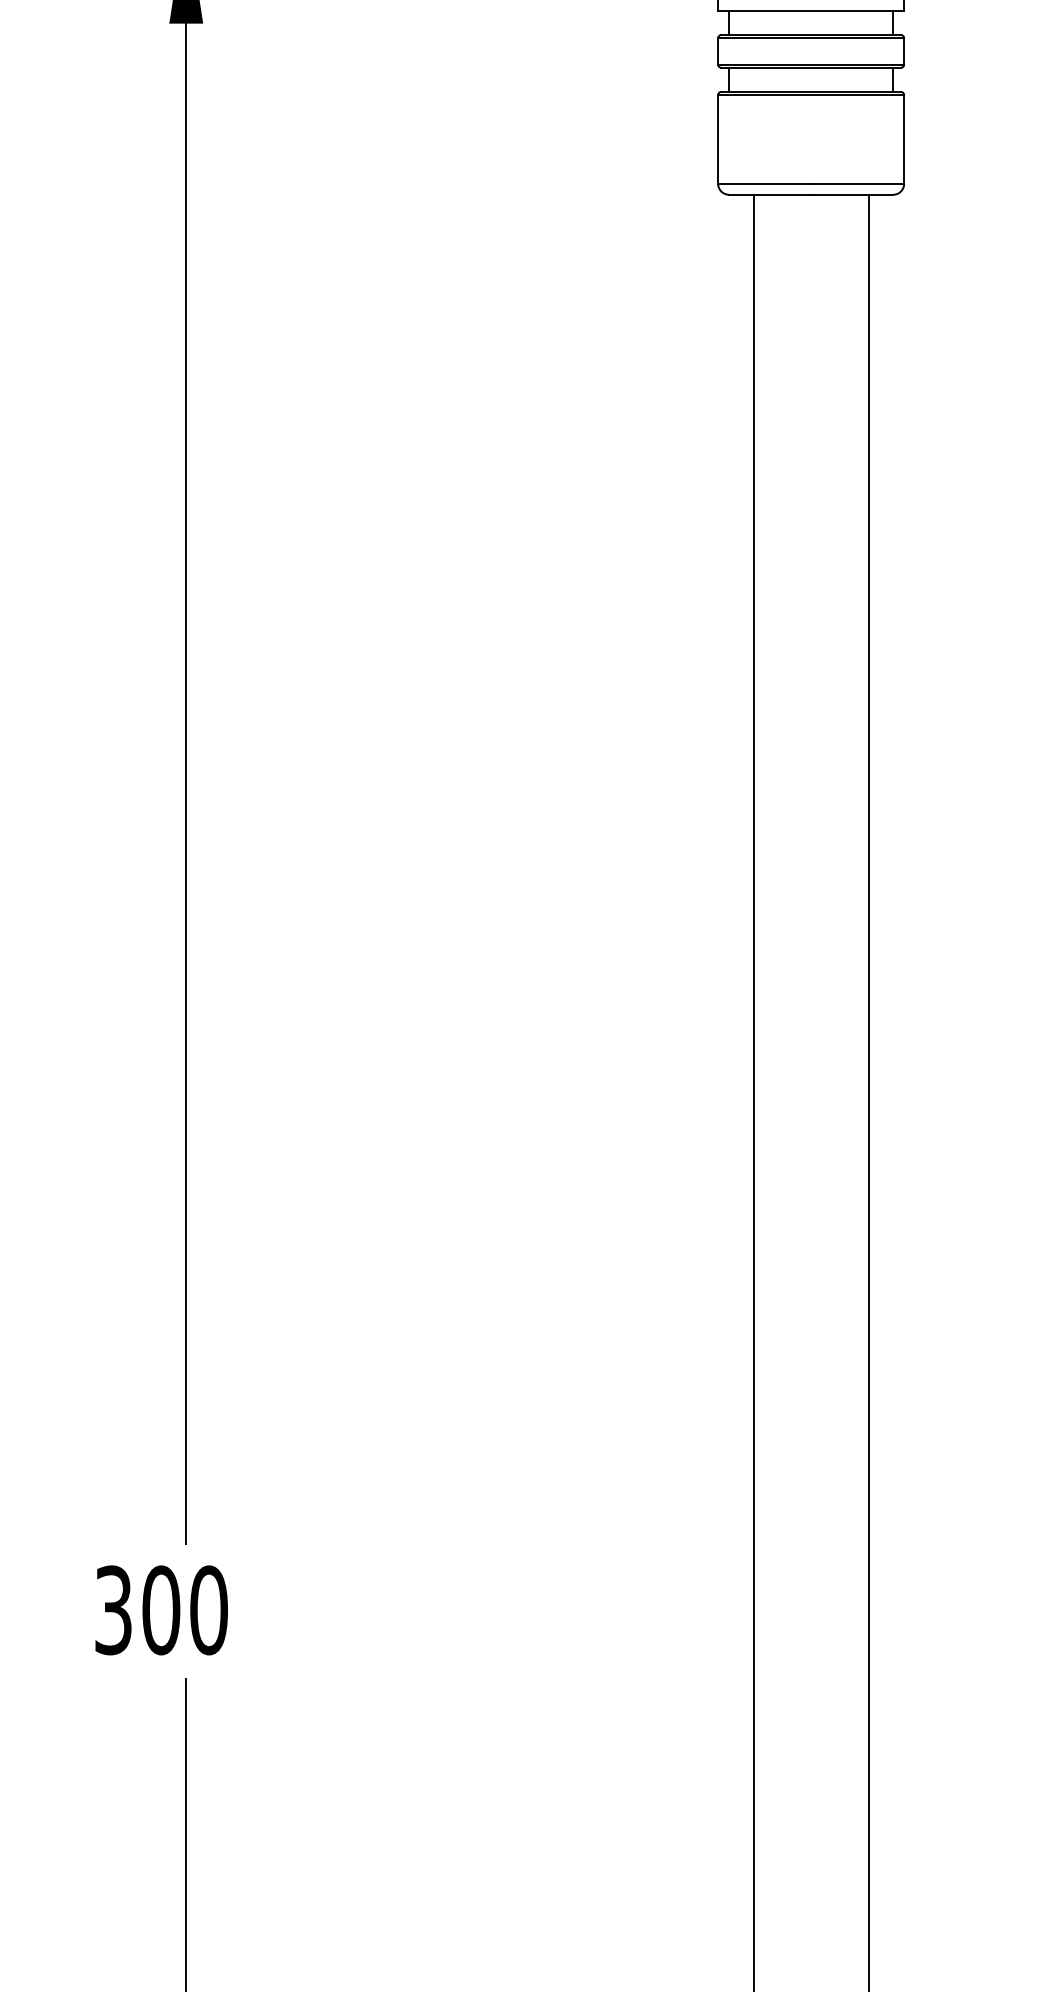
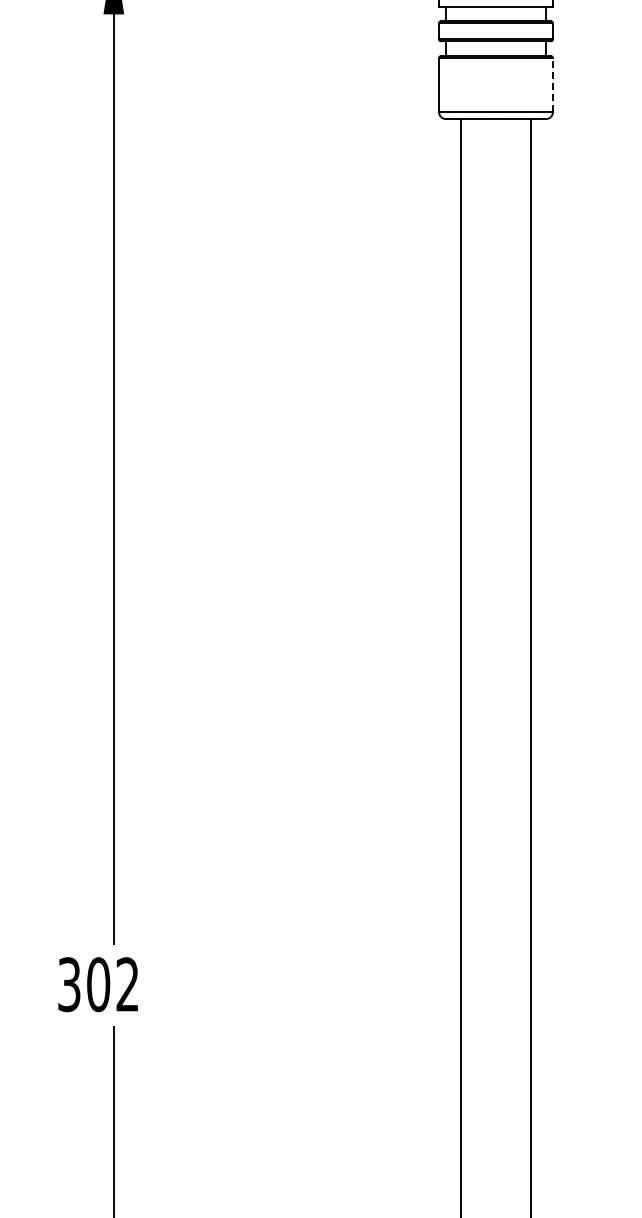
line: (903, 138) -> (552, 84), solid -> dashed
text: (208, 1610) -> (127, 984), 300 -> 302

